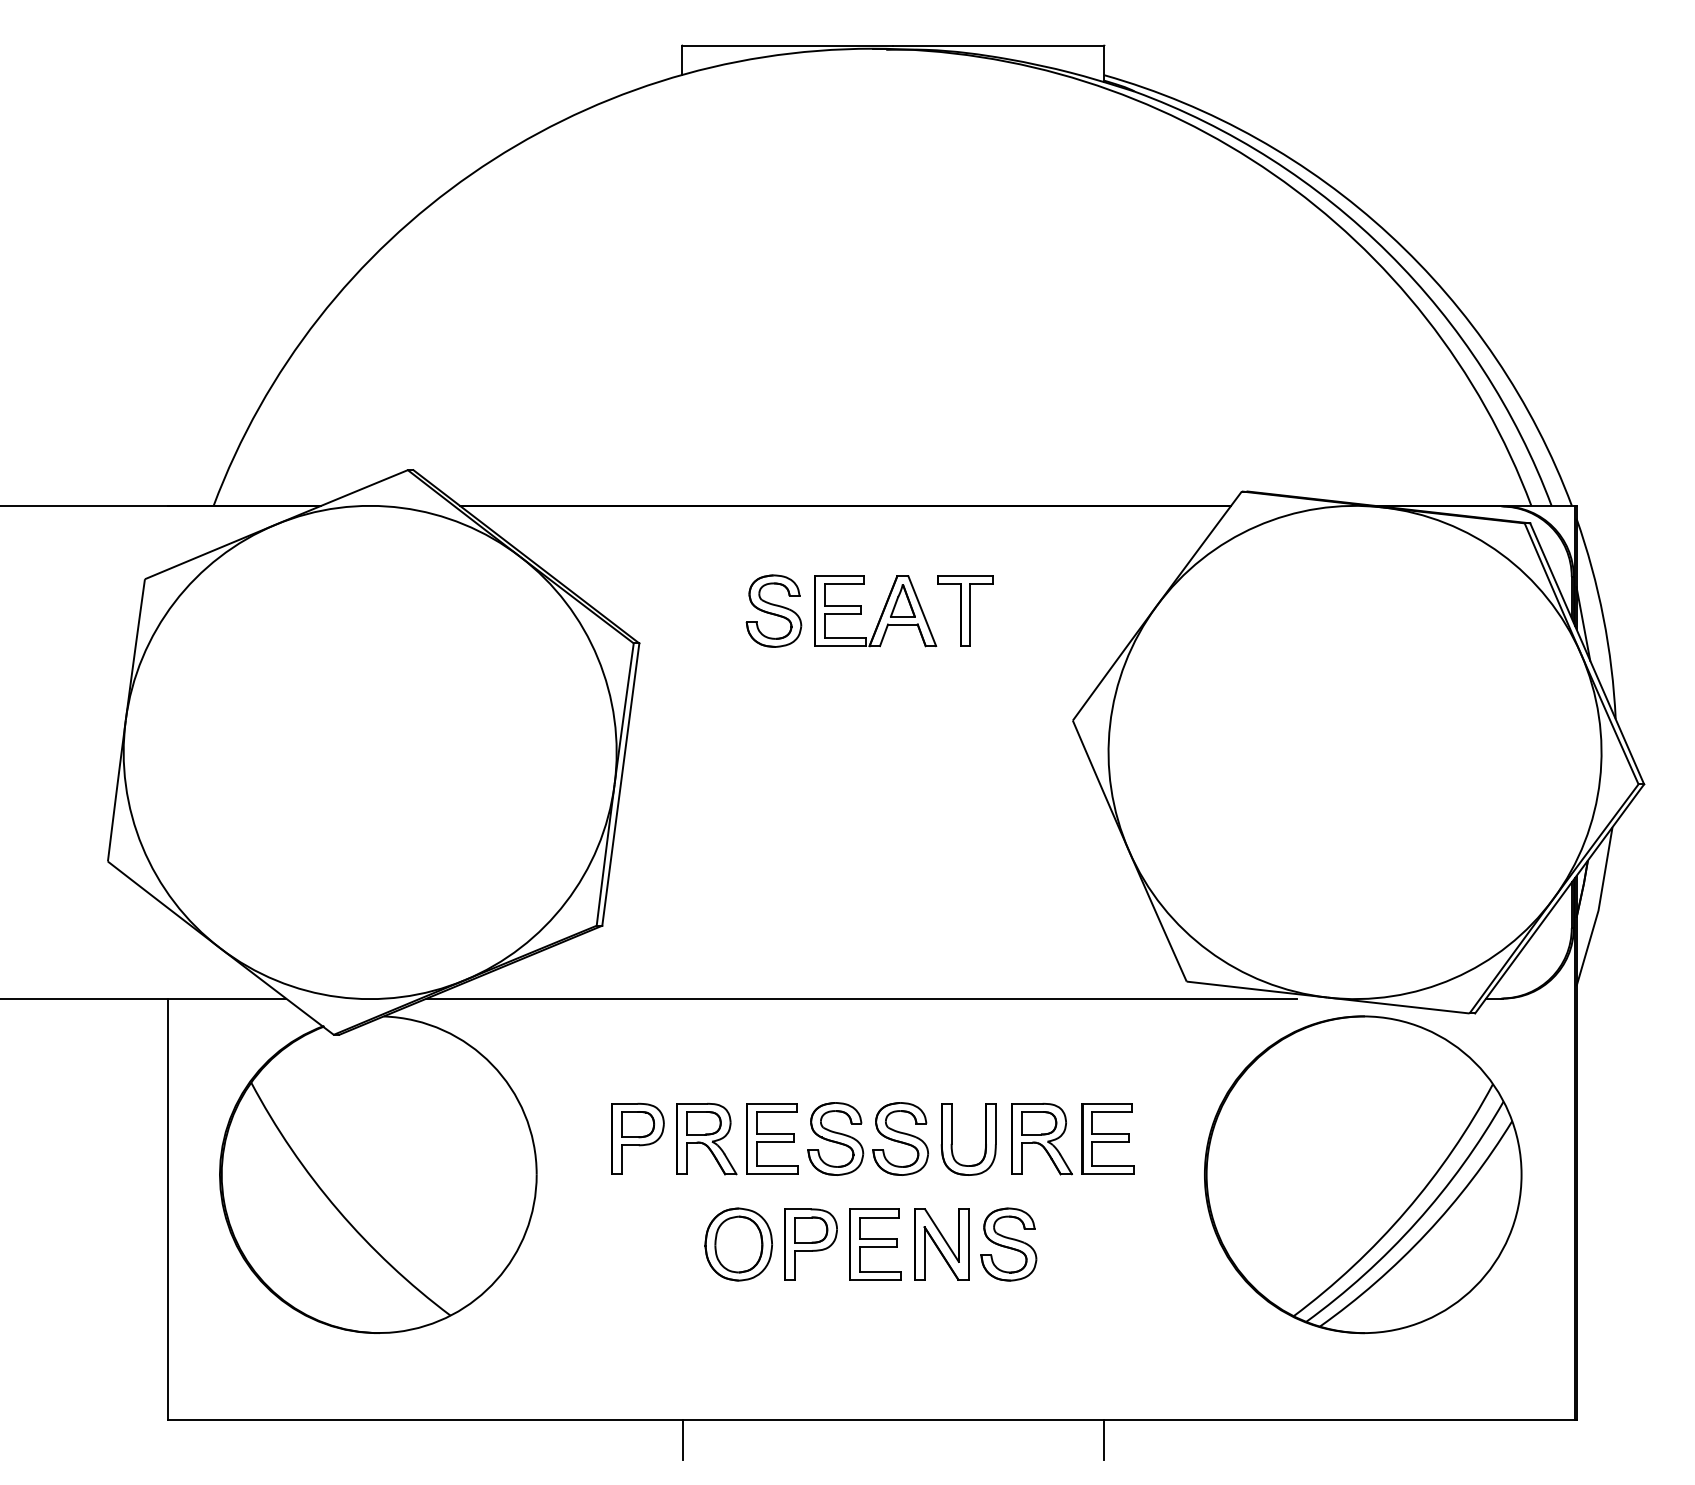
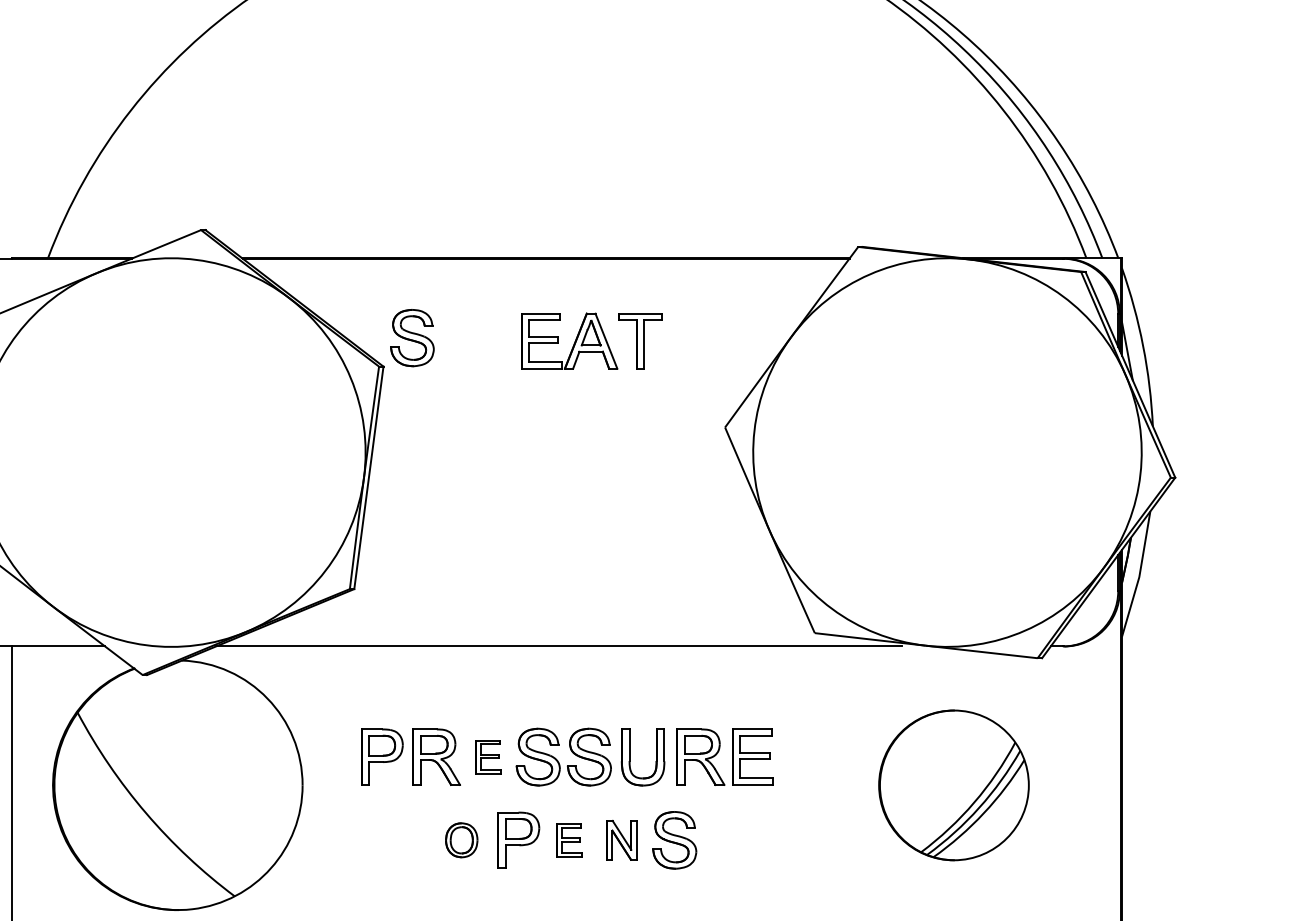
part: (773, 610) -> (411, 337), moved
part: (772, 1138) -> (488, 756), size x0.6
part: (1363, 1174) -> (954, 785), size x0.6
part: (738, 1244) -> (461, 840), size x0.6
part: (875, 1244) -> (569, 840), size x0.6
part: (941, 1244) -> (621, 840), size x0.7

